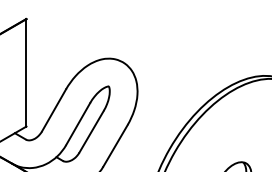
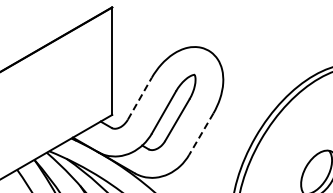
line: (54, 110) -> (140, 98), solid -> dashed
line: (115, 146) -> (201, 134), solid -> dashed

